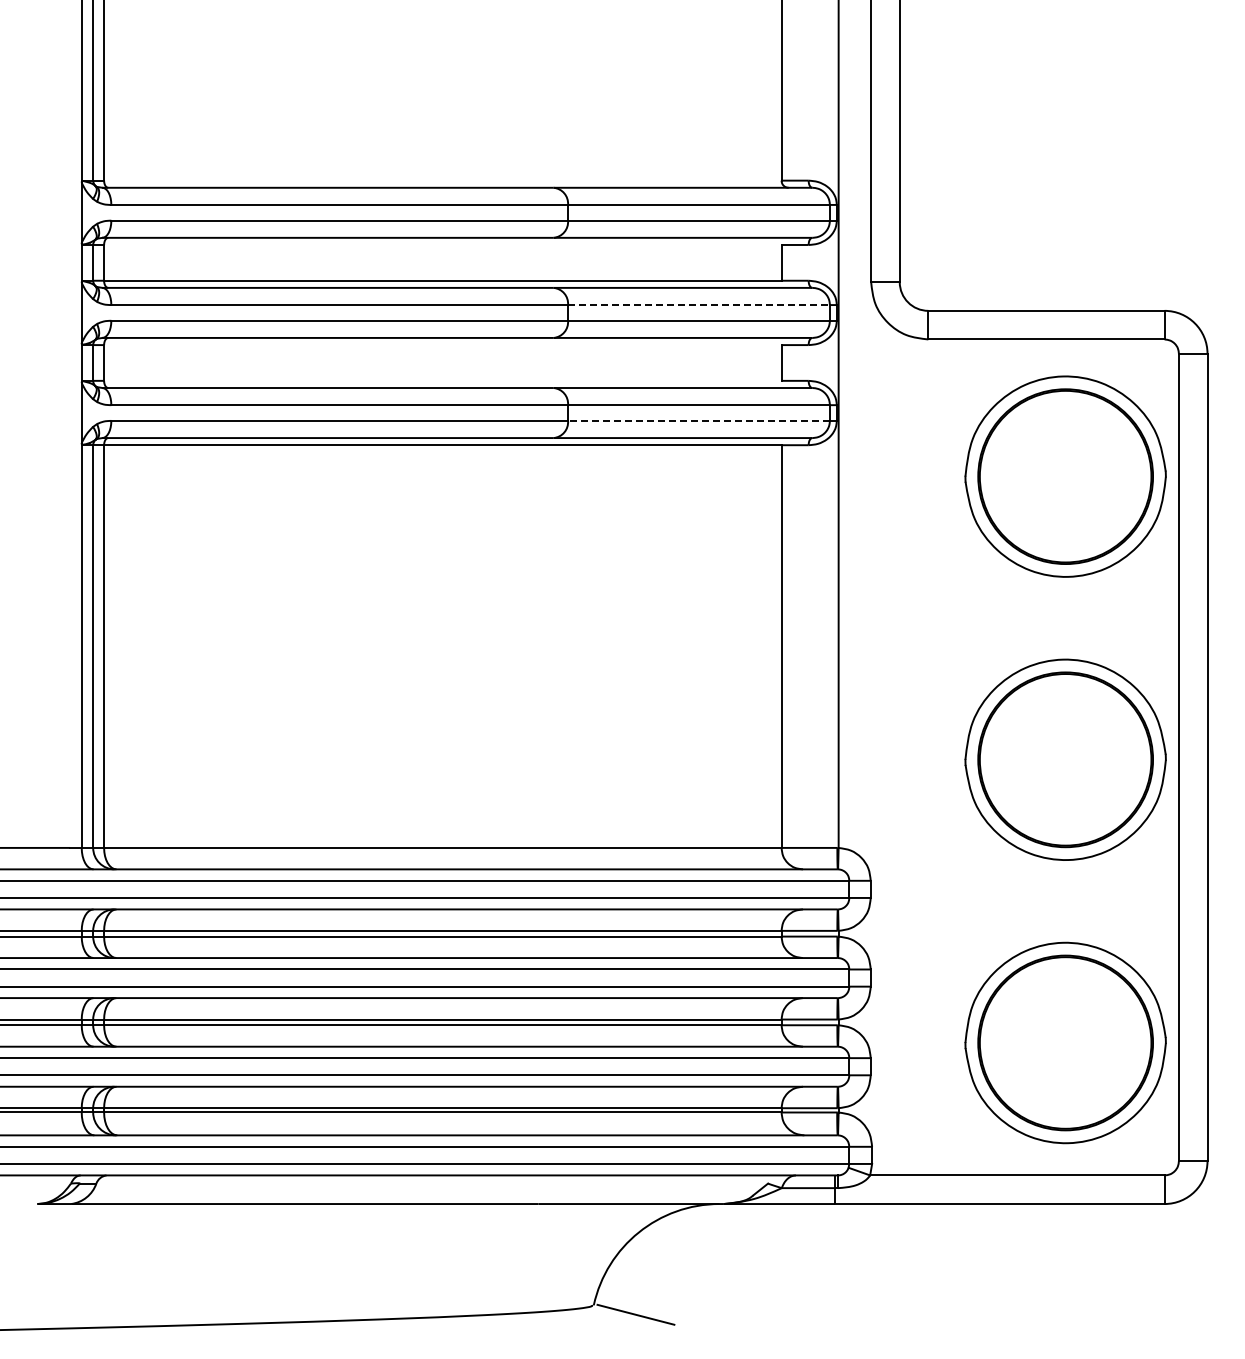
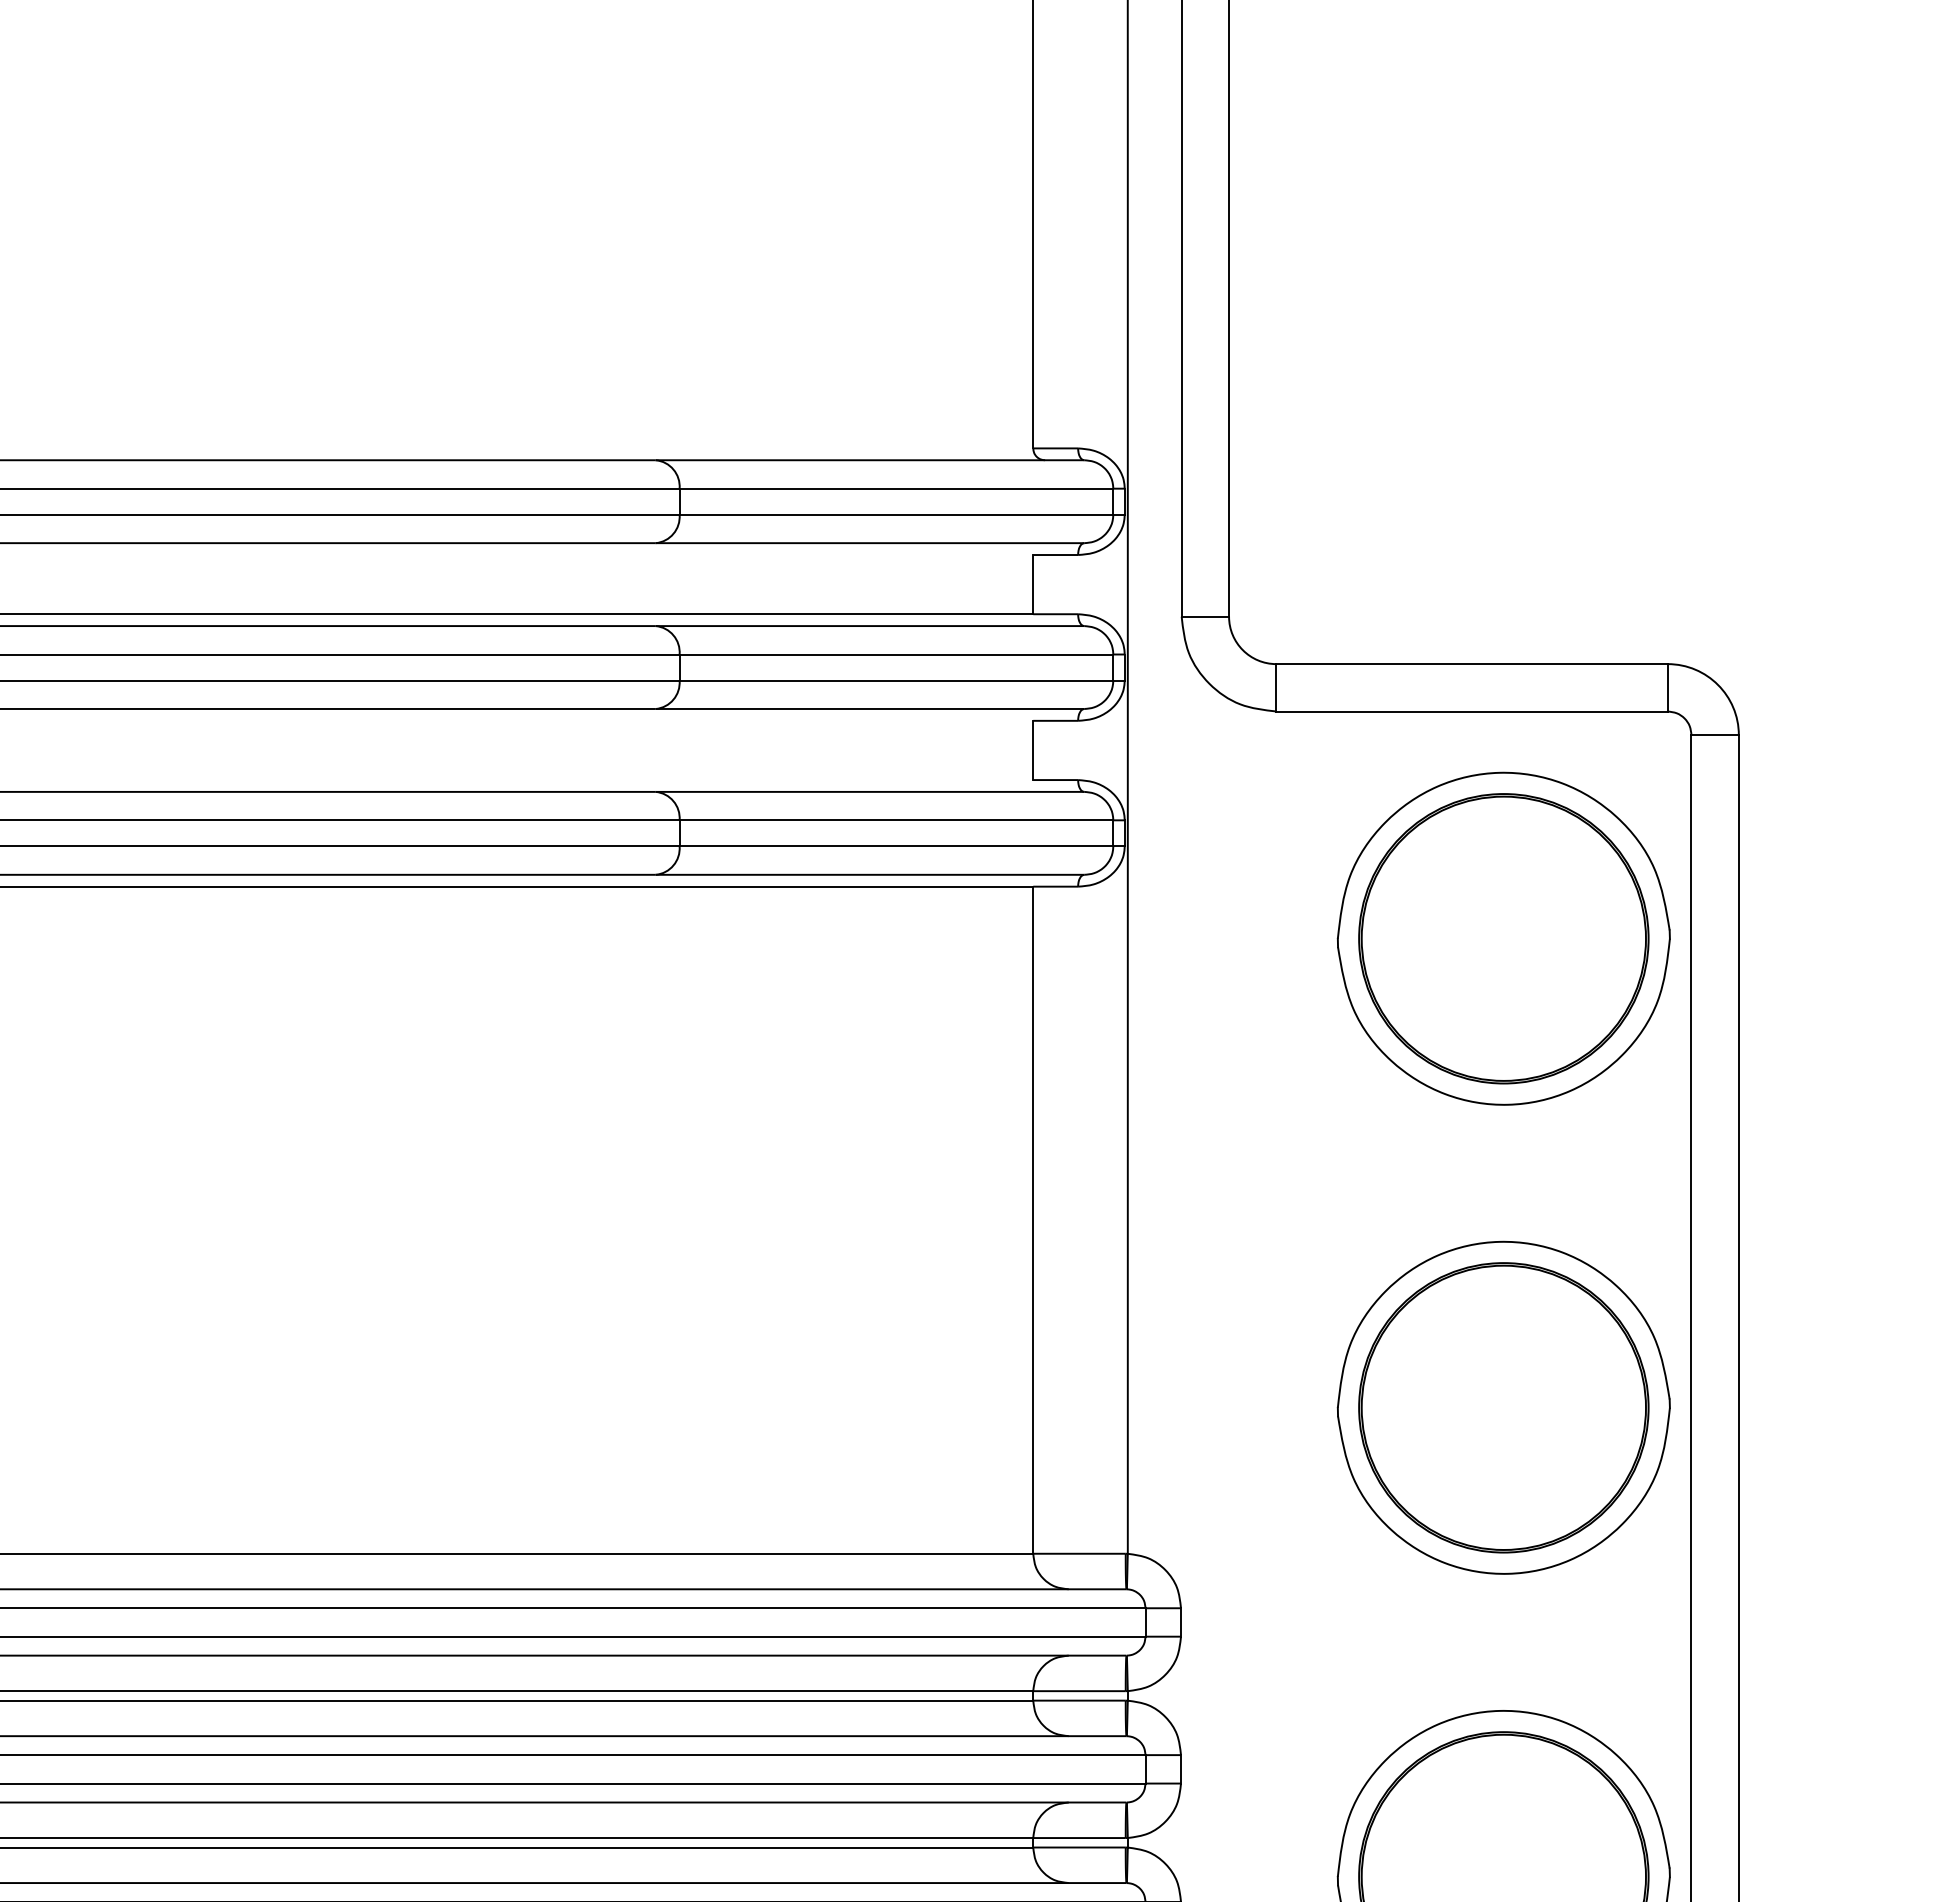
line: (698, 305) -> (895, 655), dashed -> solid
line: (698, 420) -> (895, 845), dashed -> solid

